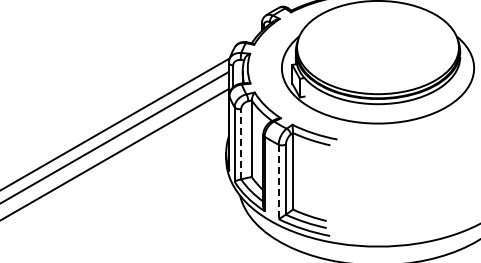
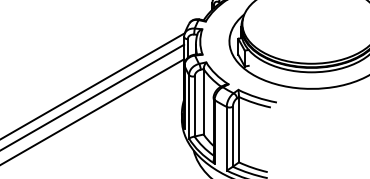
line: (241, 143) -> (194, 105), dashed -> solid
line: (278, 182) -> (226, 139), dashed -> solid

